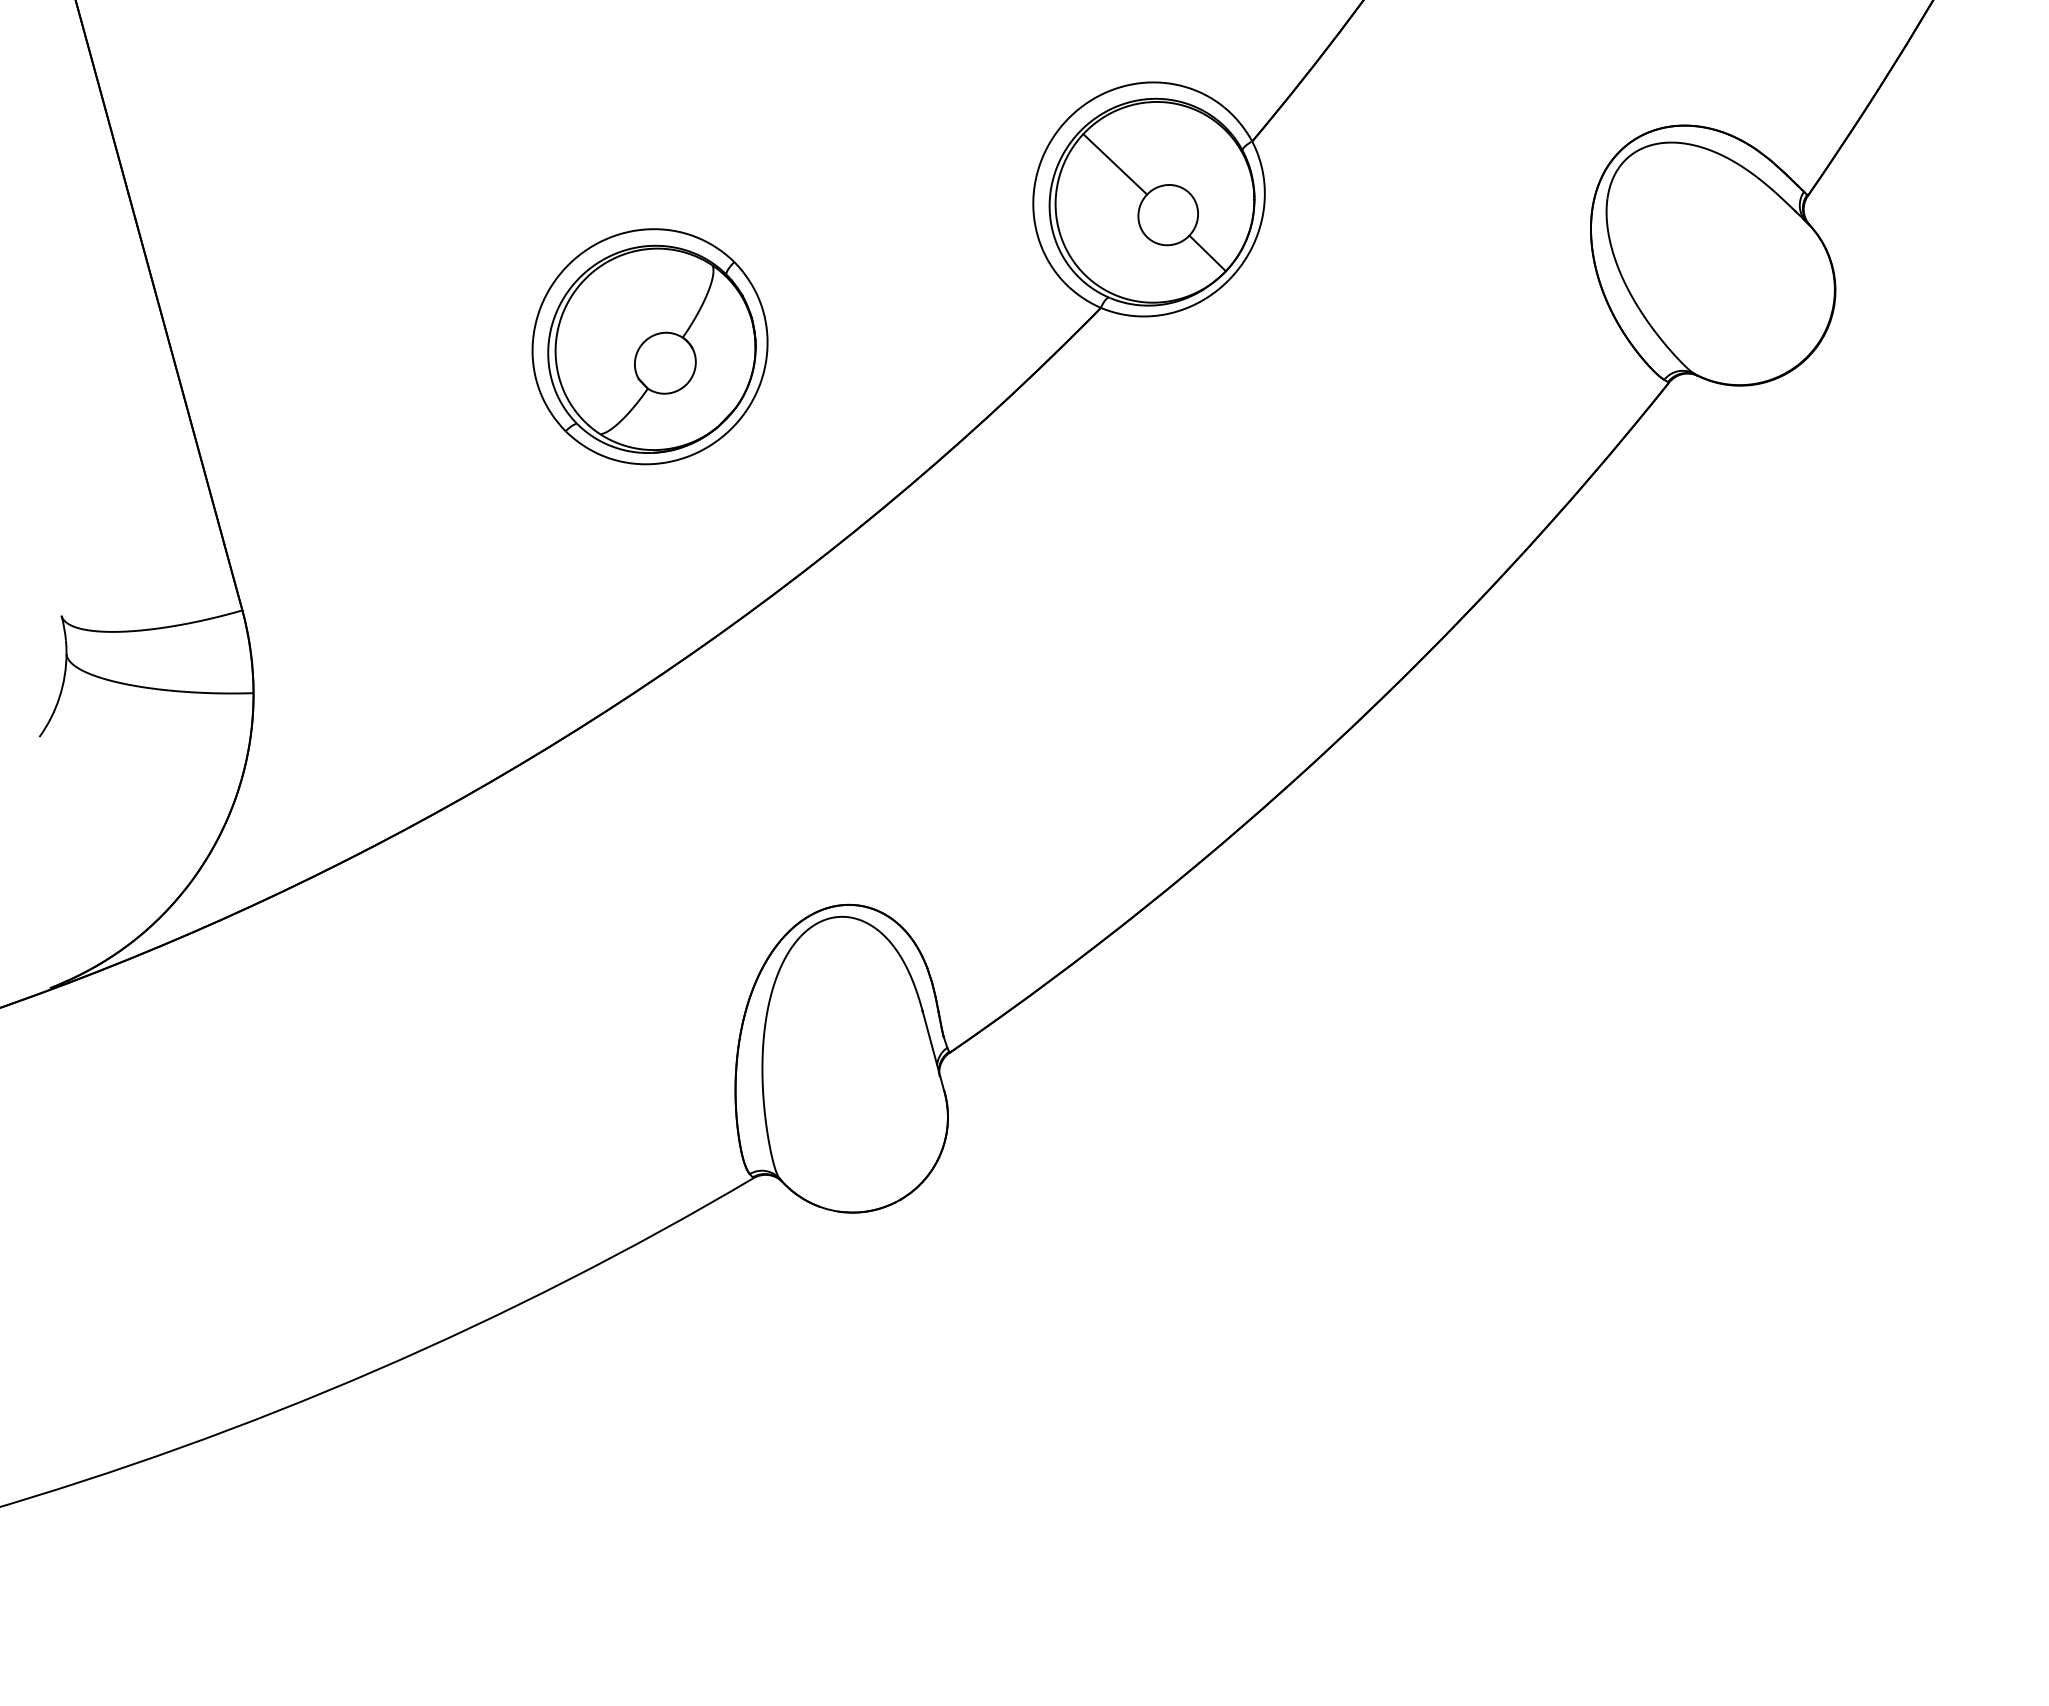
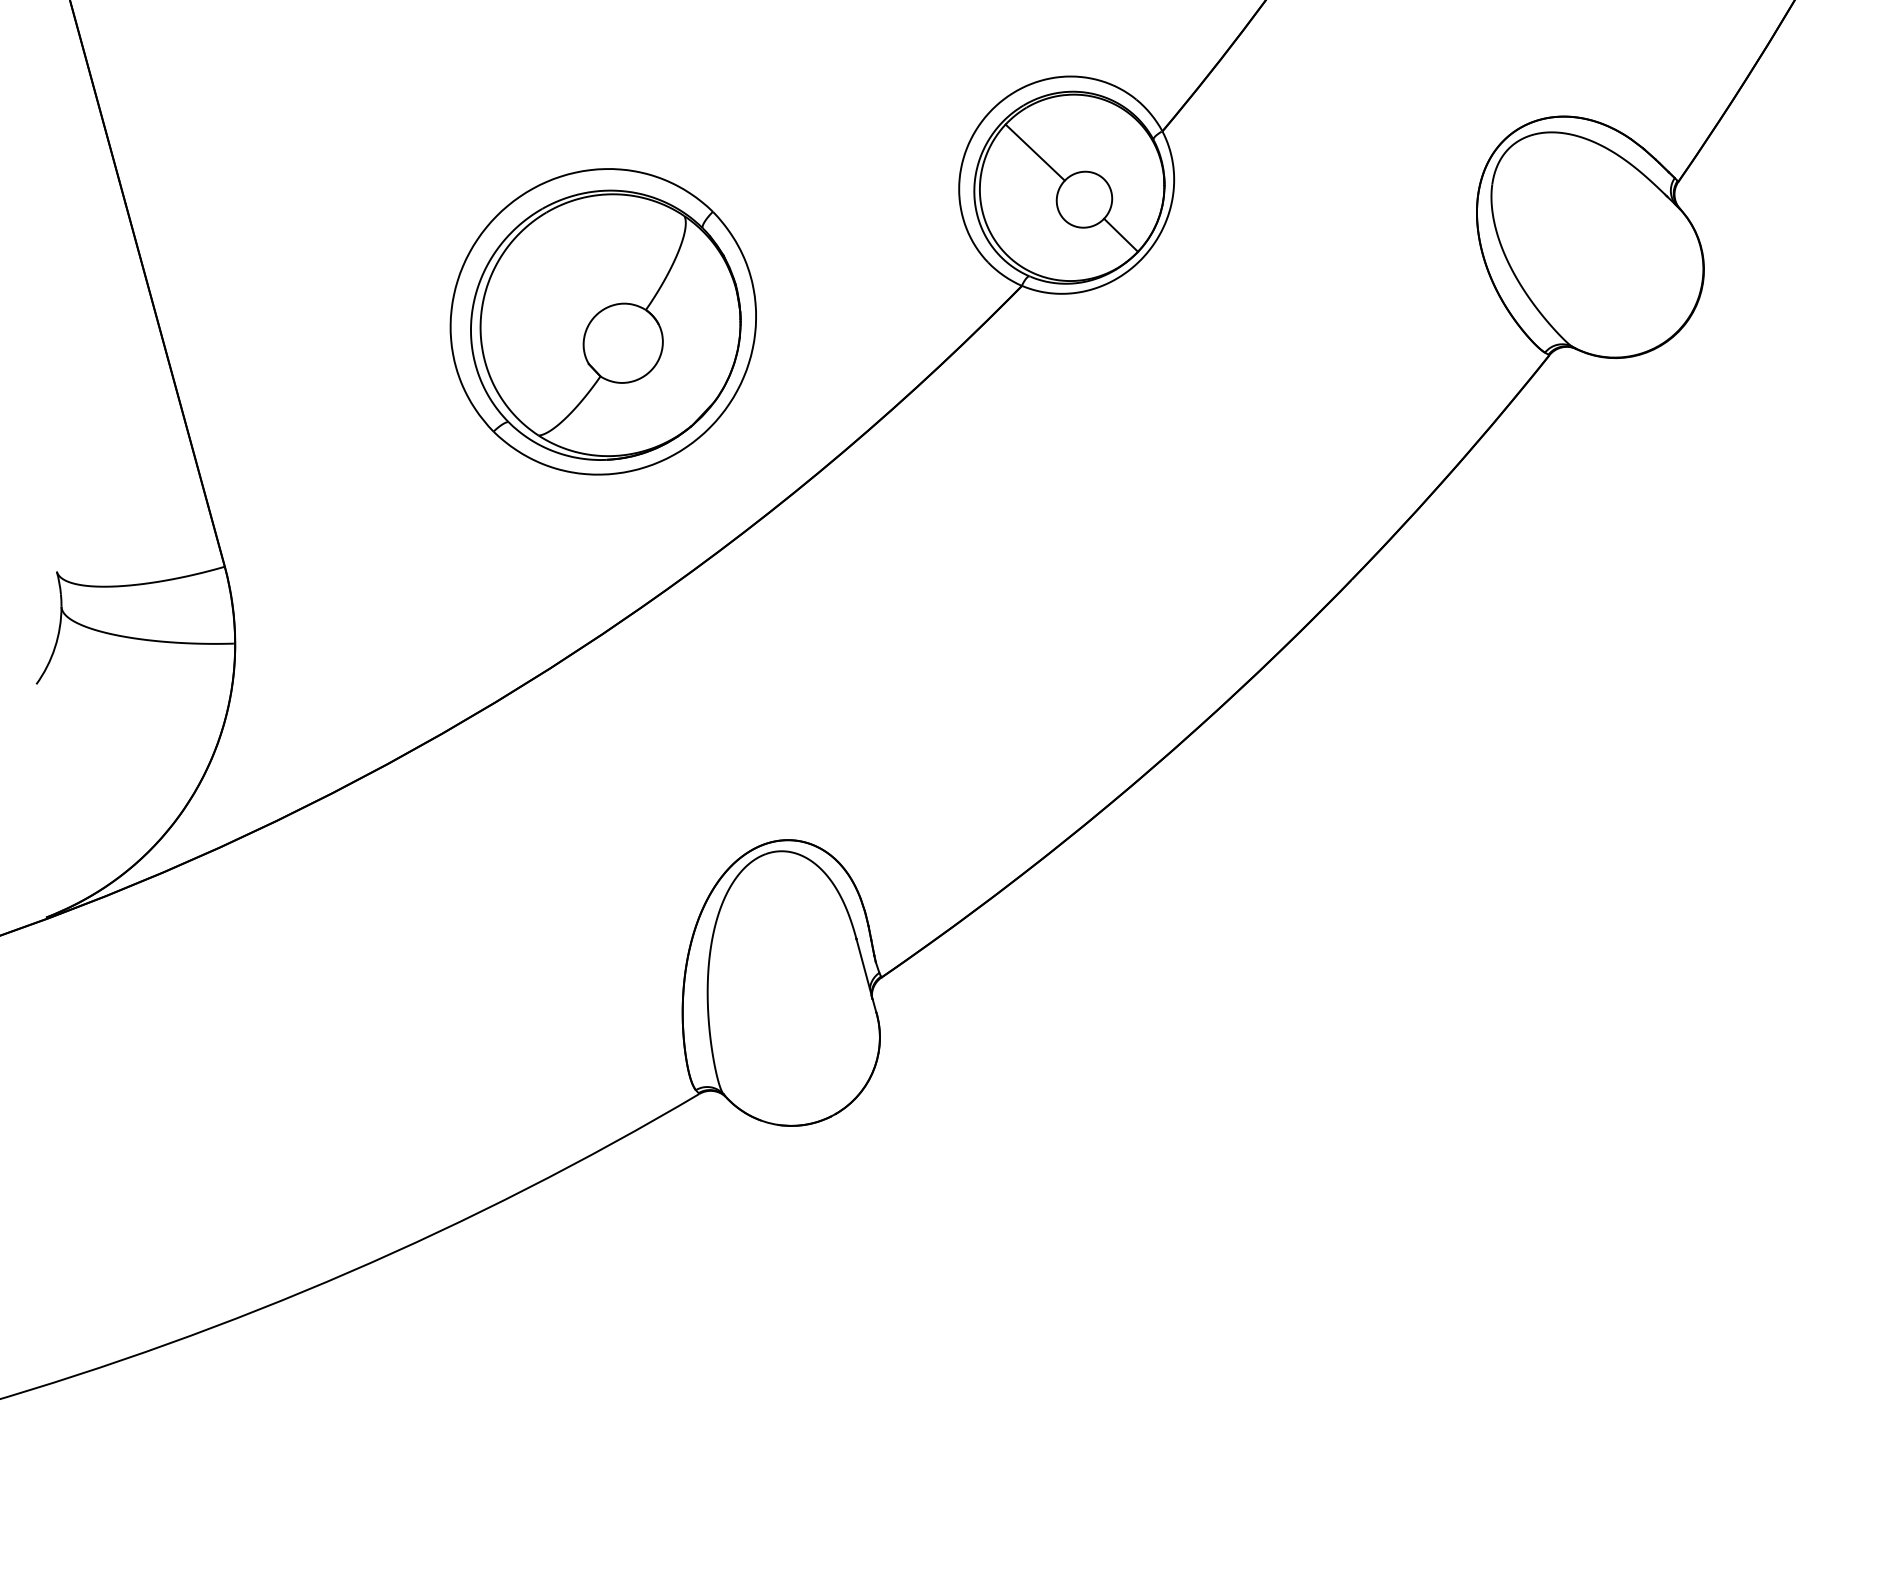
part: (649, 346) -> (602, 321), size x1.4

